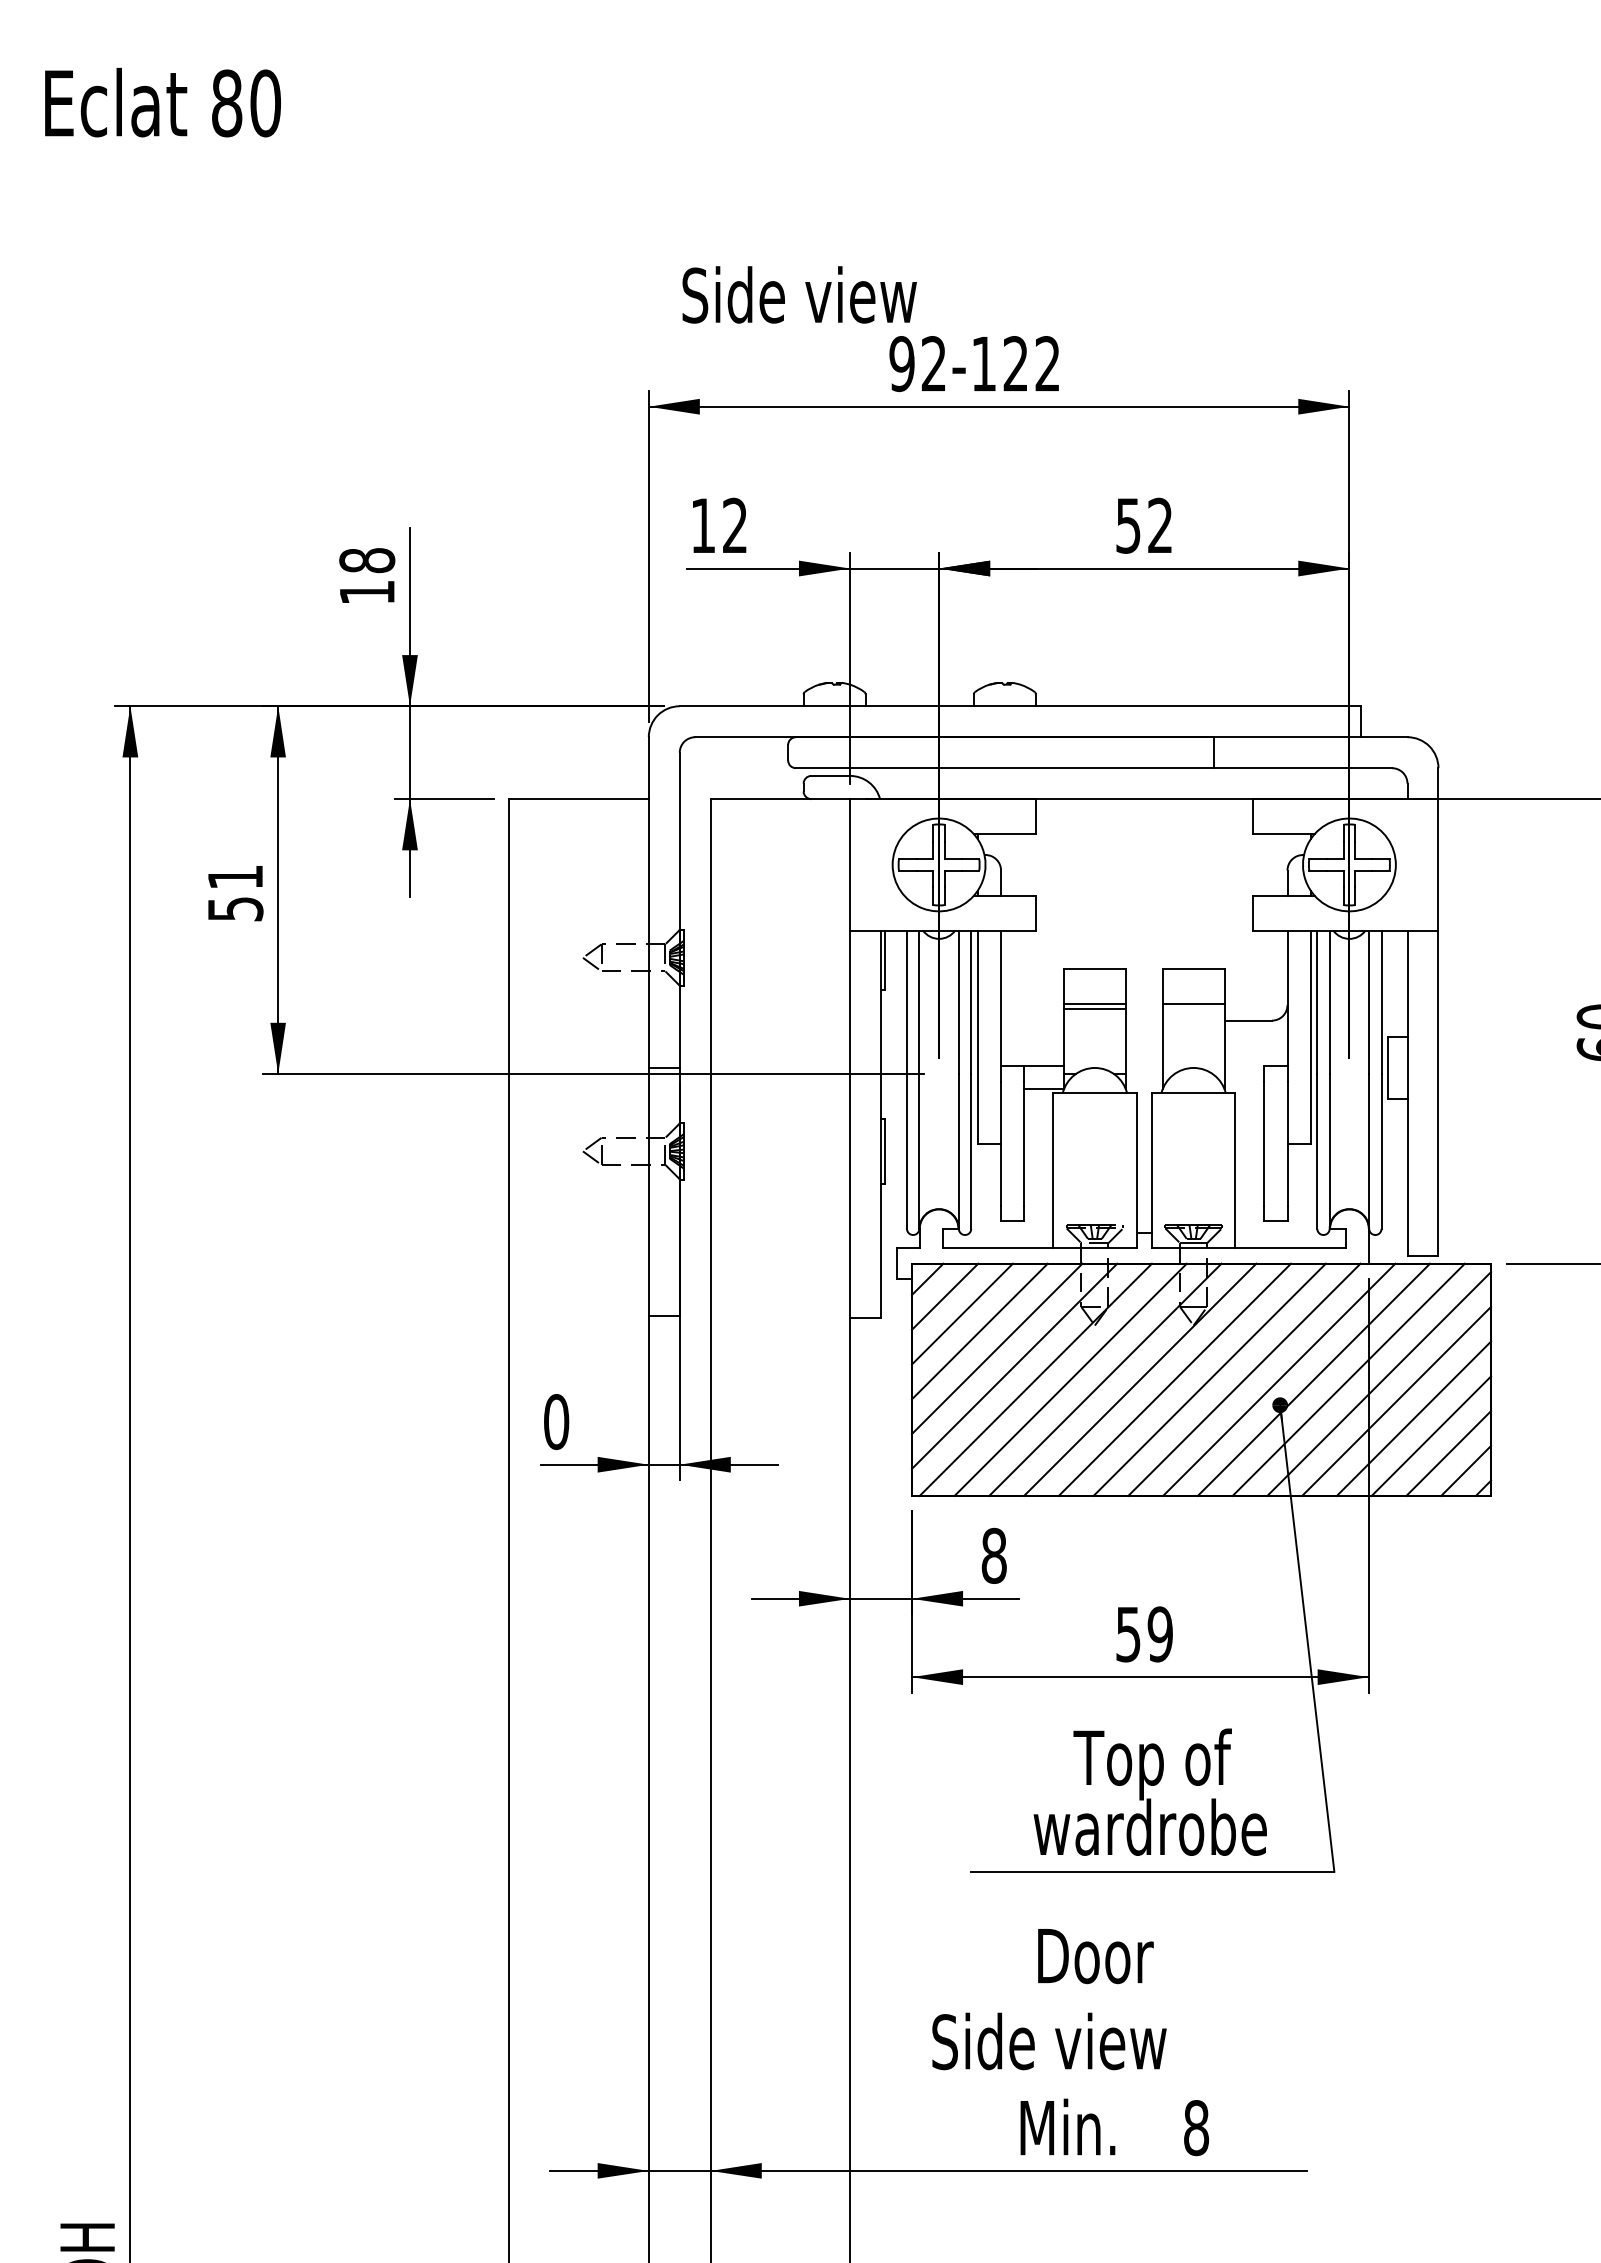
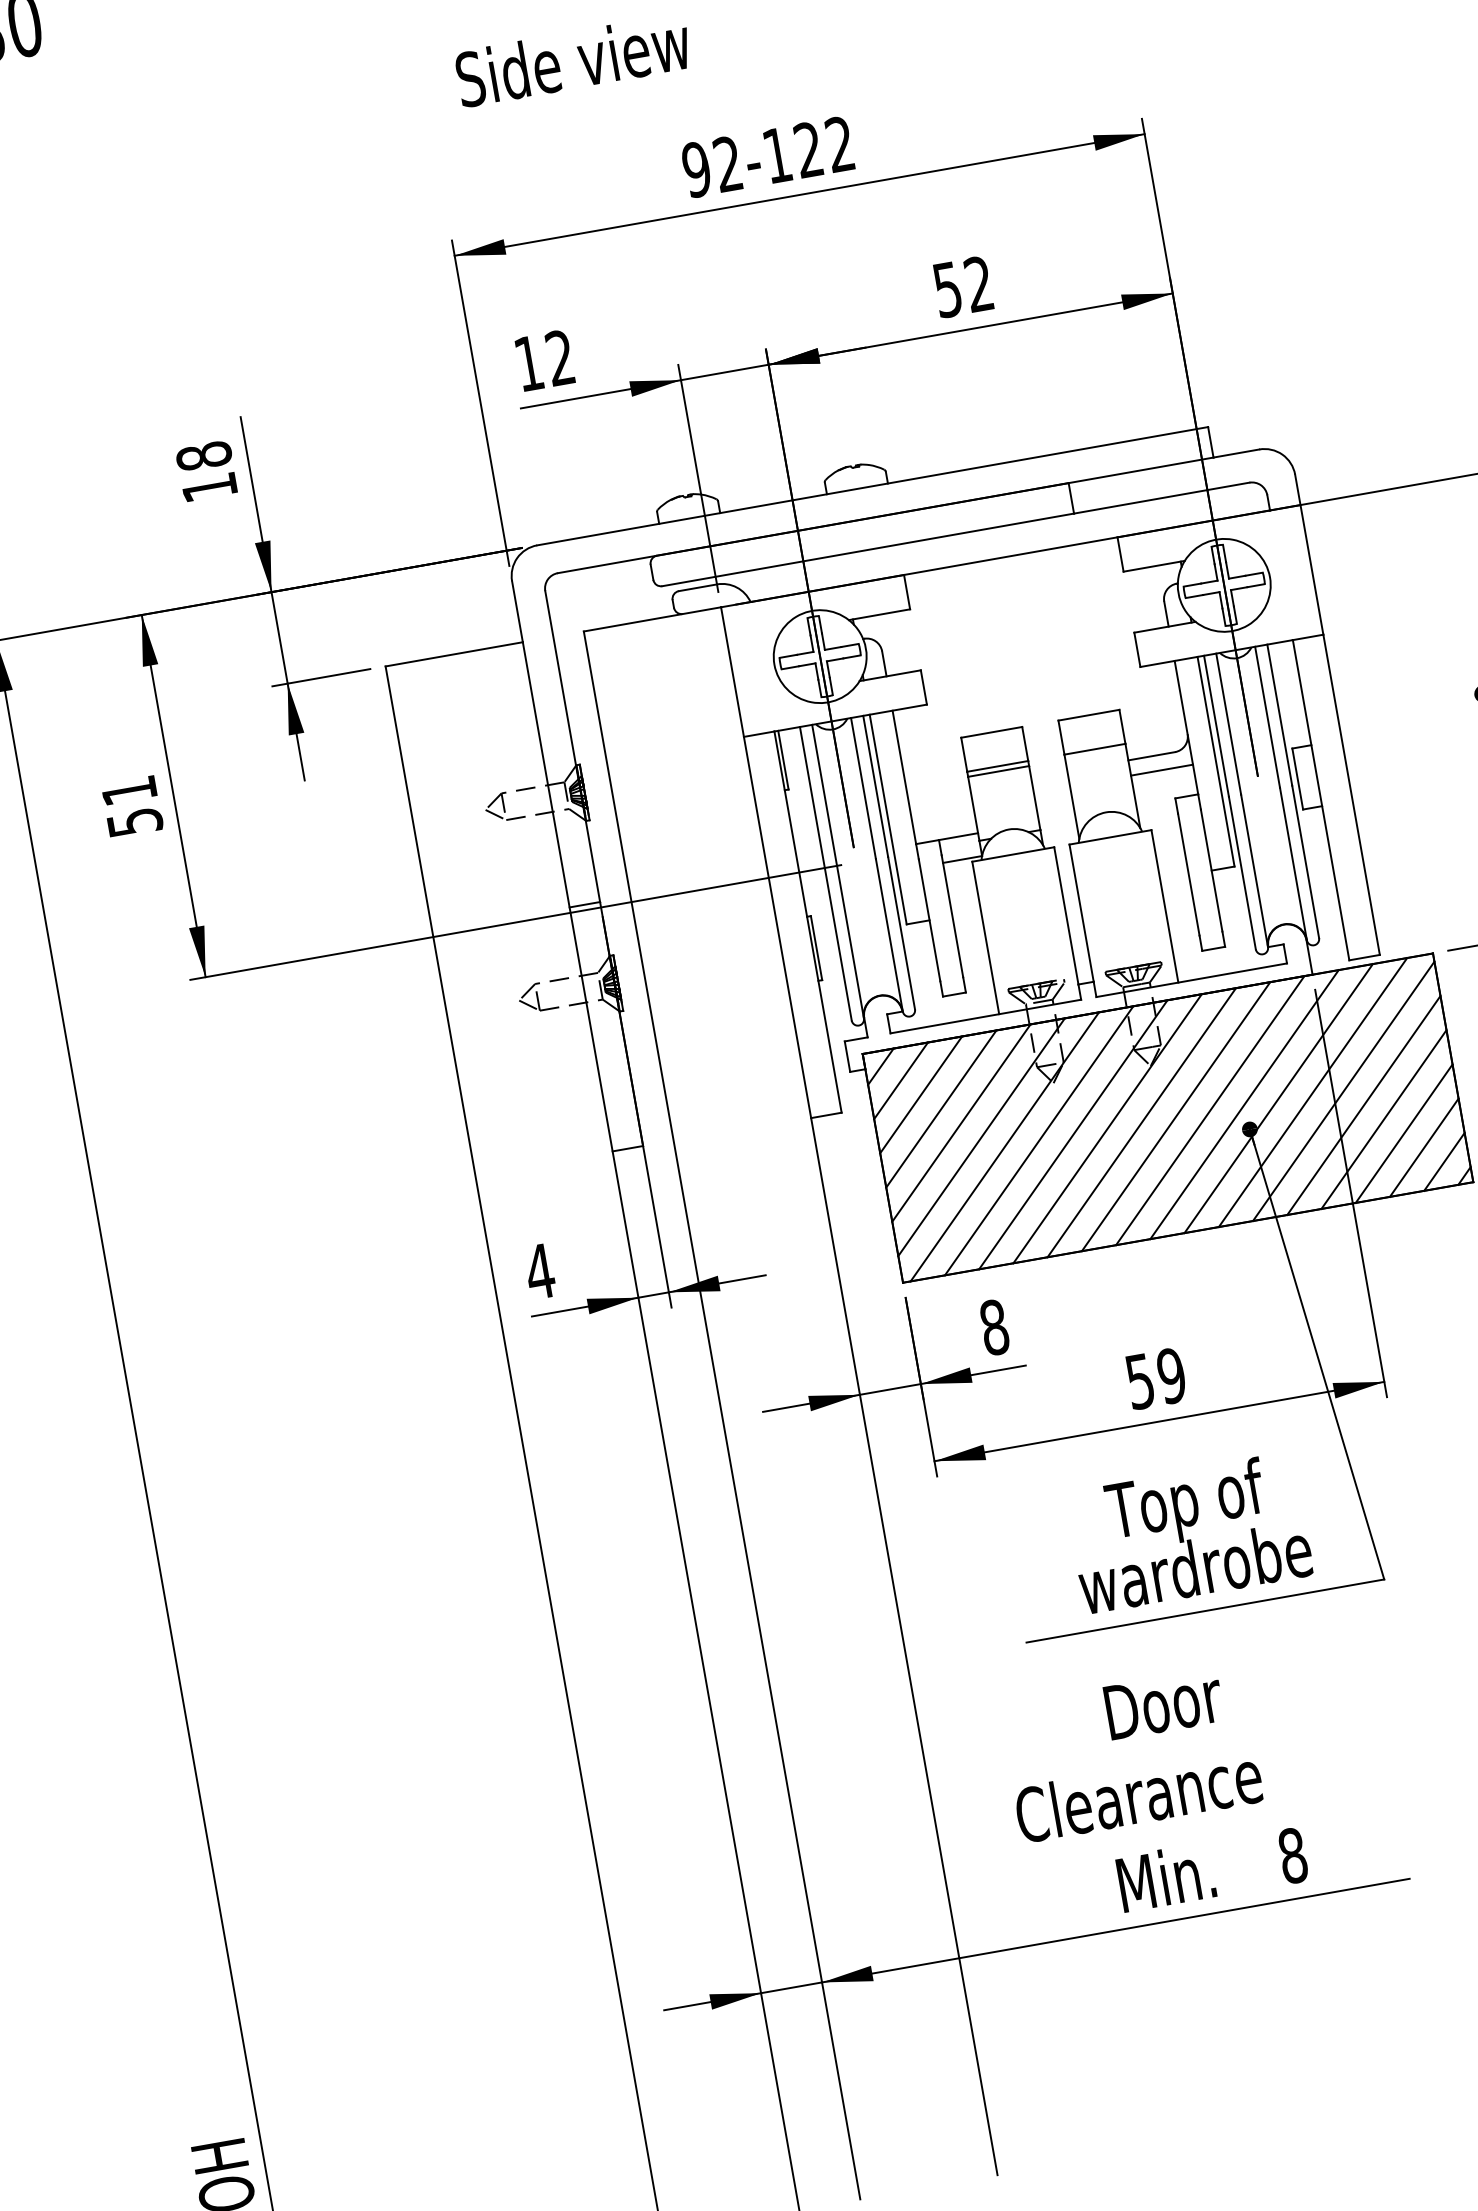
text: (799, 294) -> (573, 60), moved
line: (1255, 1036) -> (1161, 770), added
text: (556, 1422) -> (540, 1272), 0 -> 4
text: (1054, 2041) -> (1138, 1795), Side view -> Clearance

